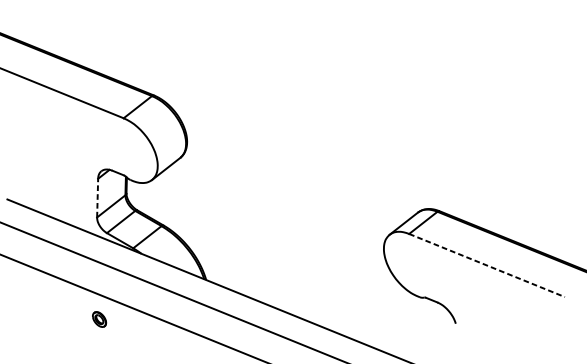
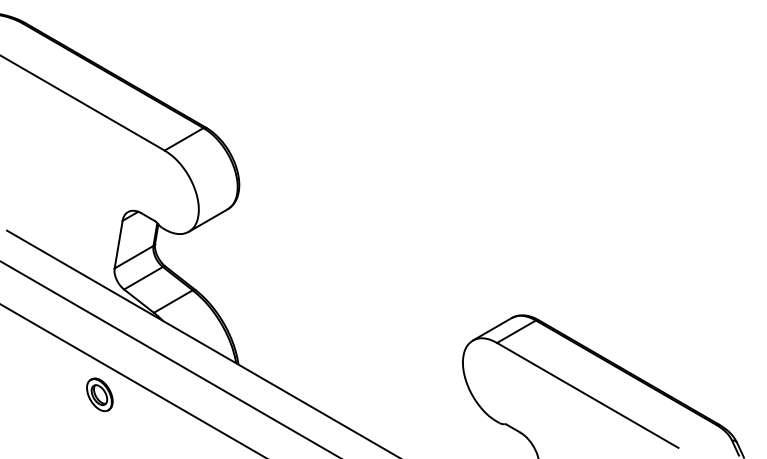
line: (97, 198) -> (118, 244), dashed -> solid
line: (486, 265) -> (587, 395), dashed -> solid
part: (99, 319) -> (99, 394), size x1.67

